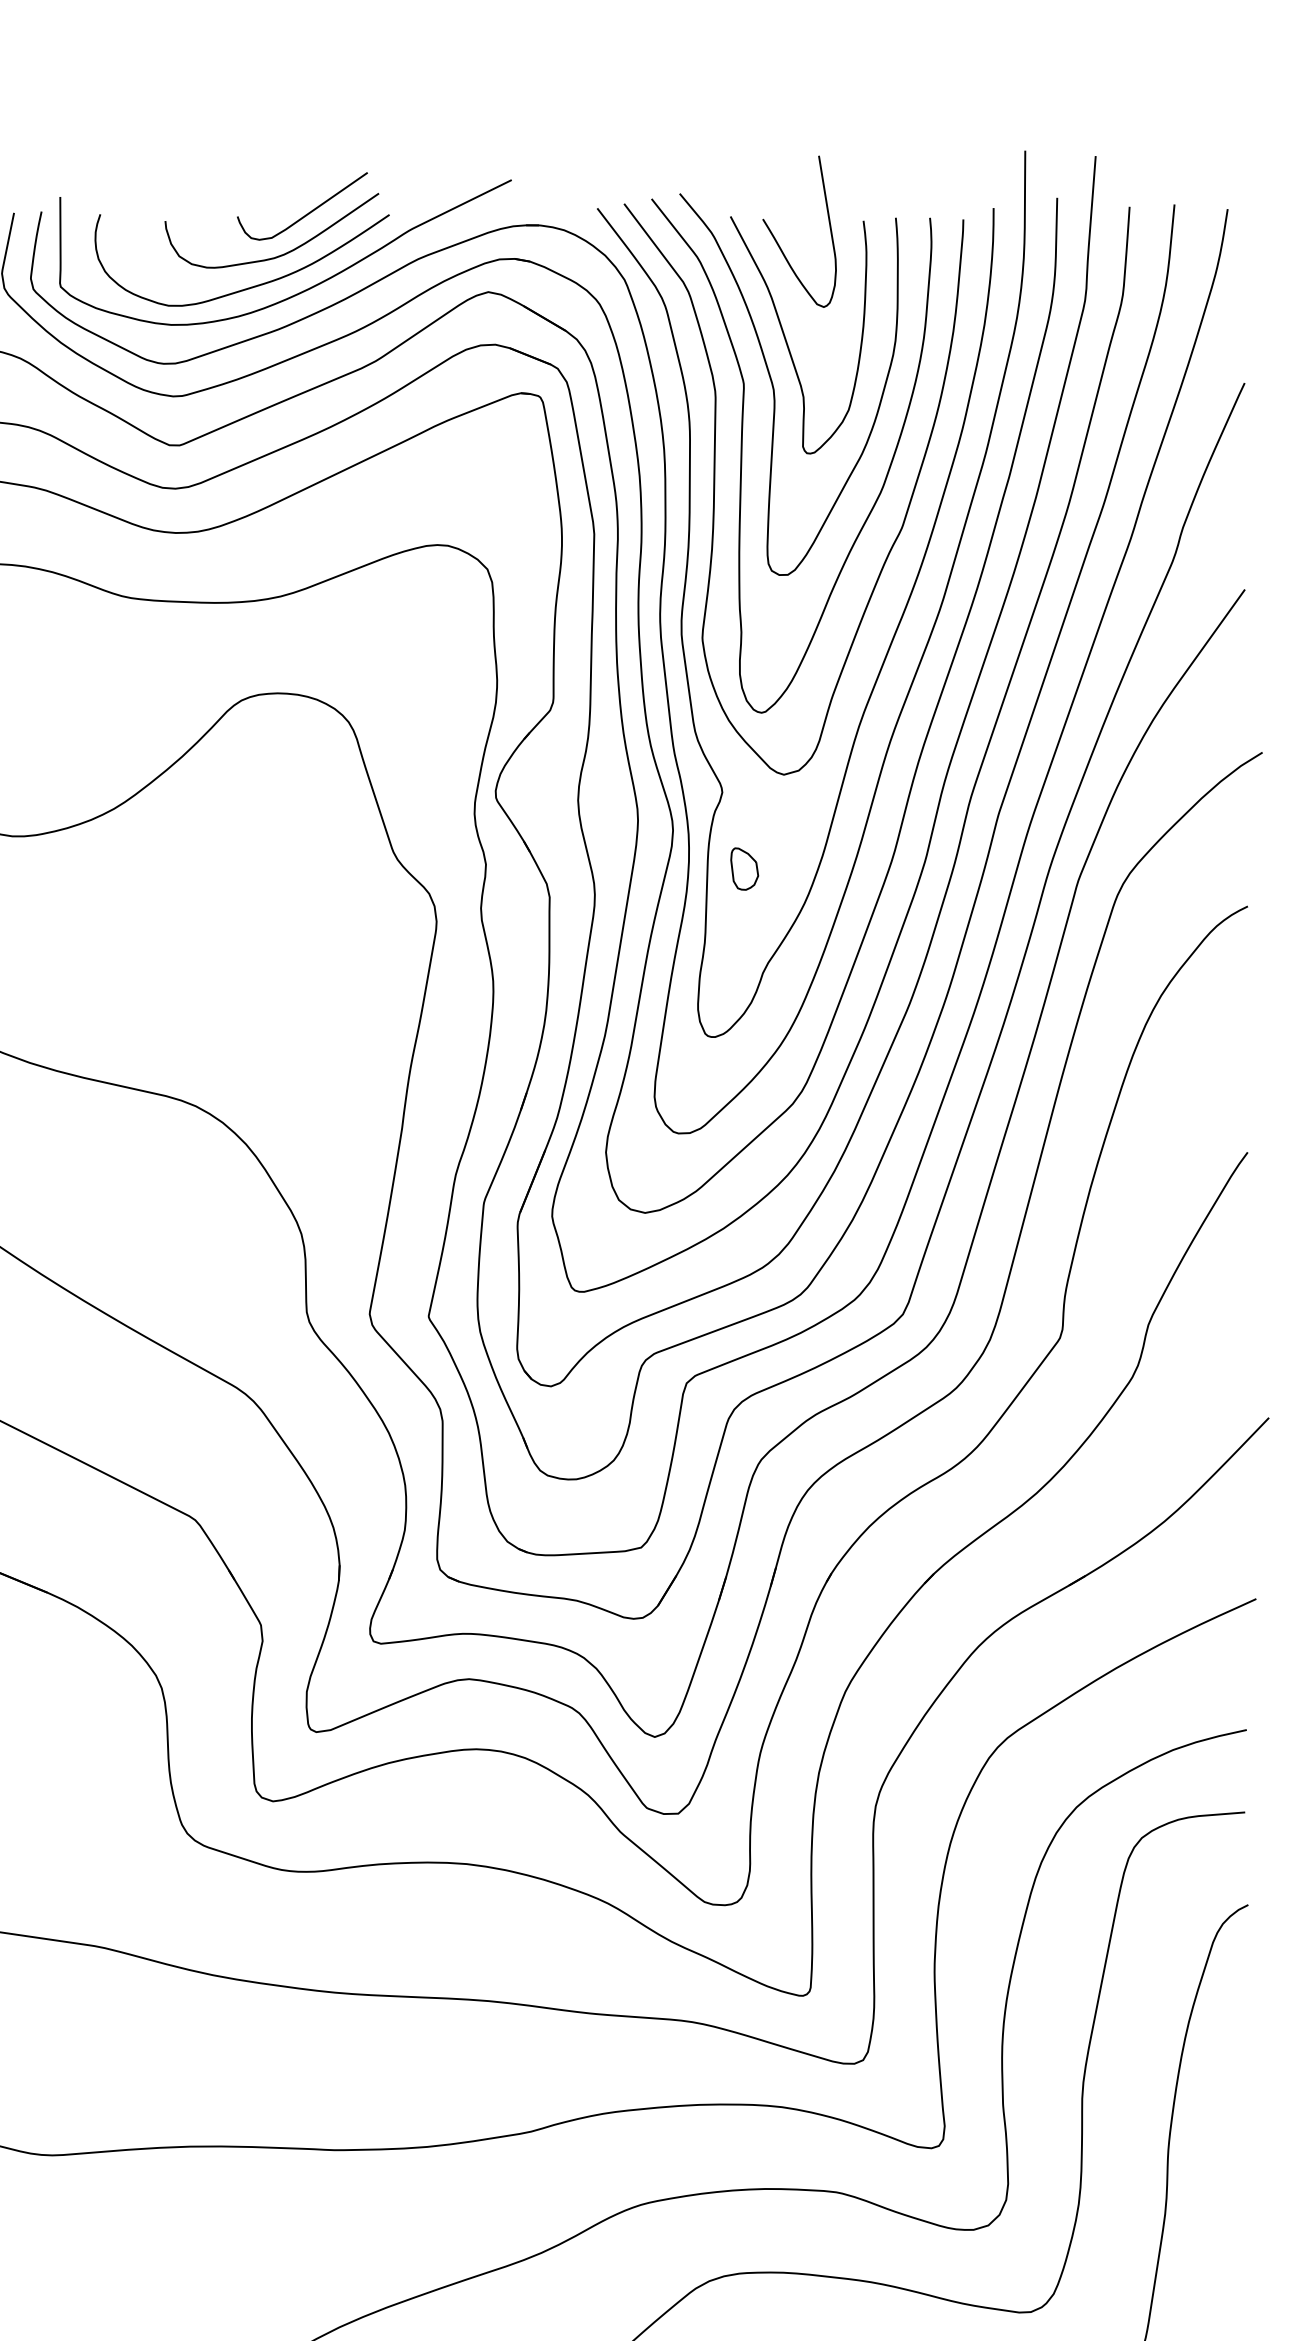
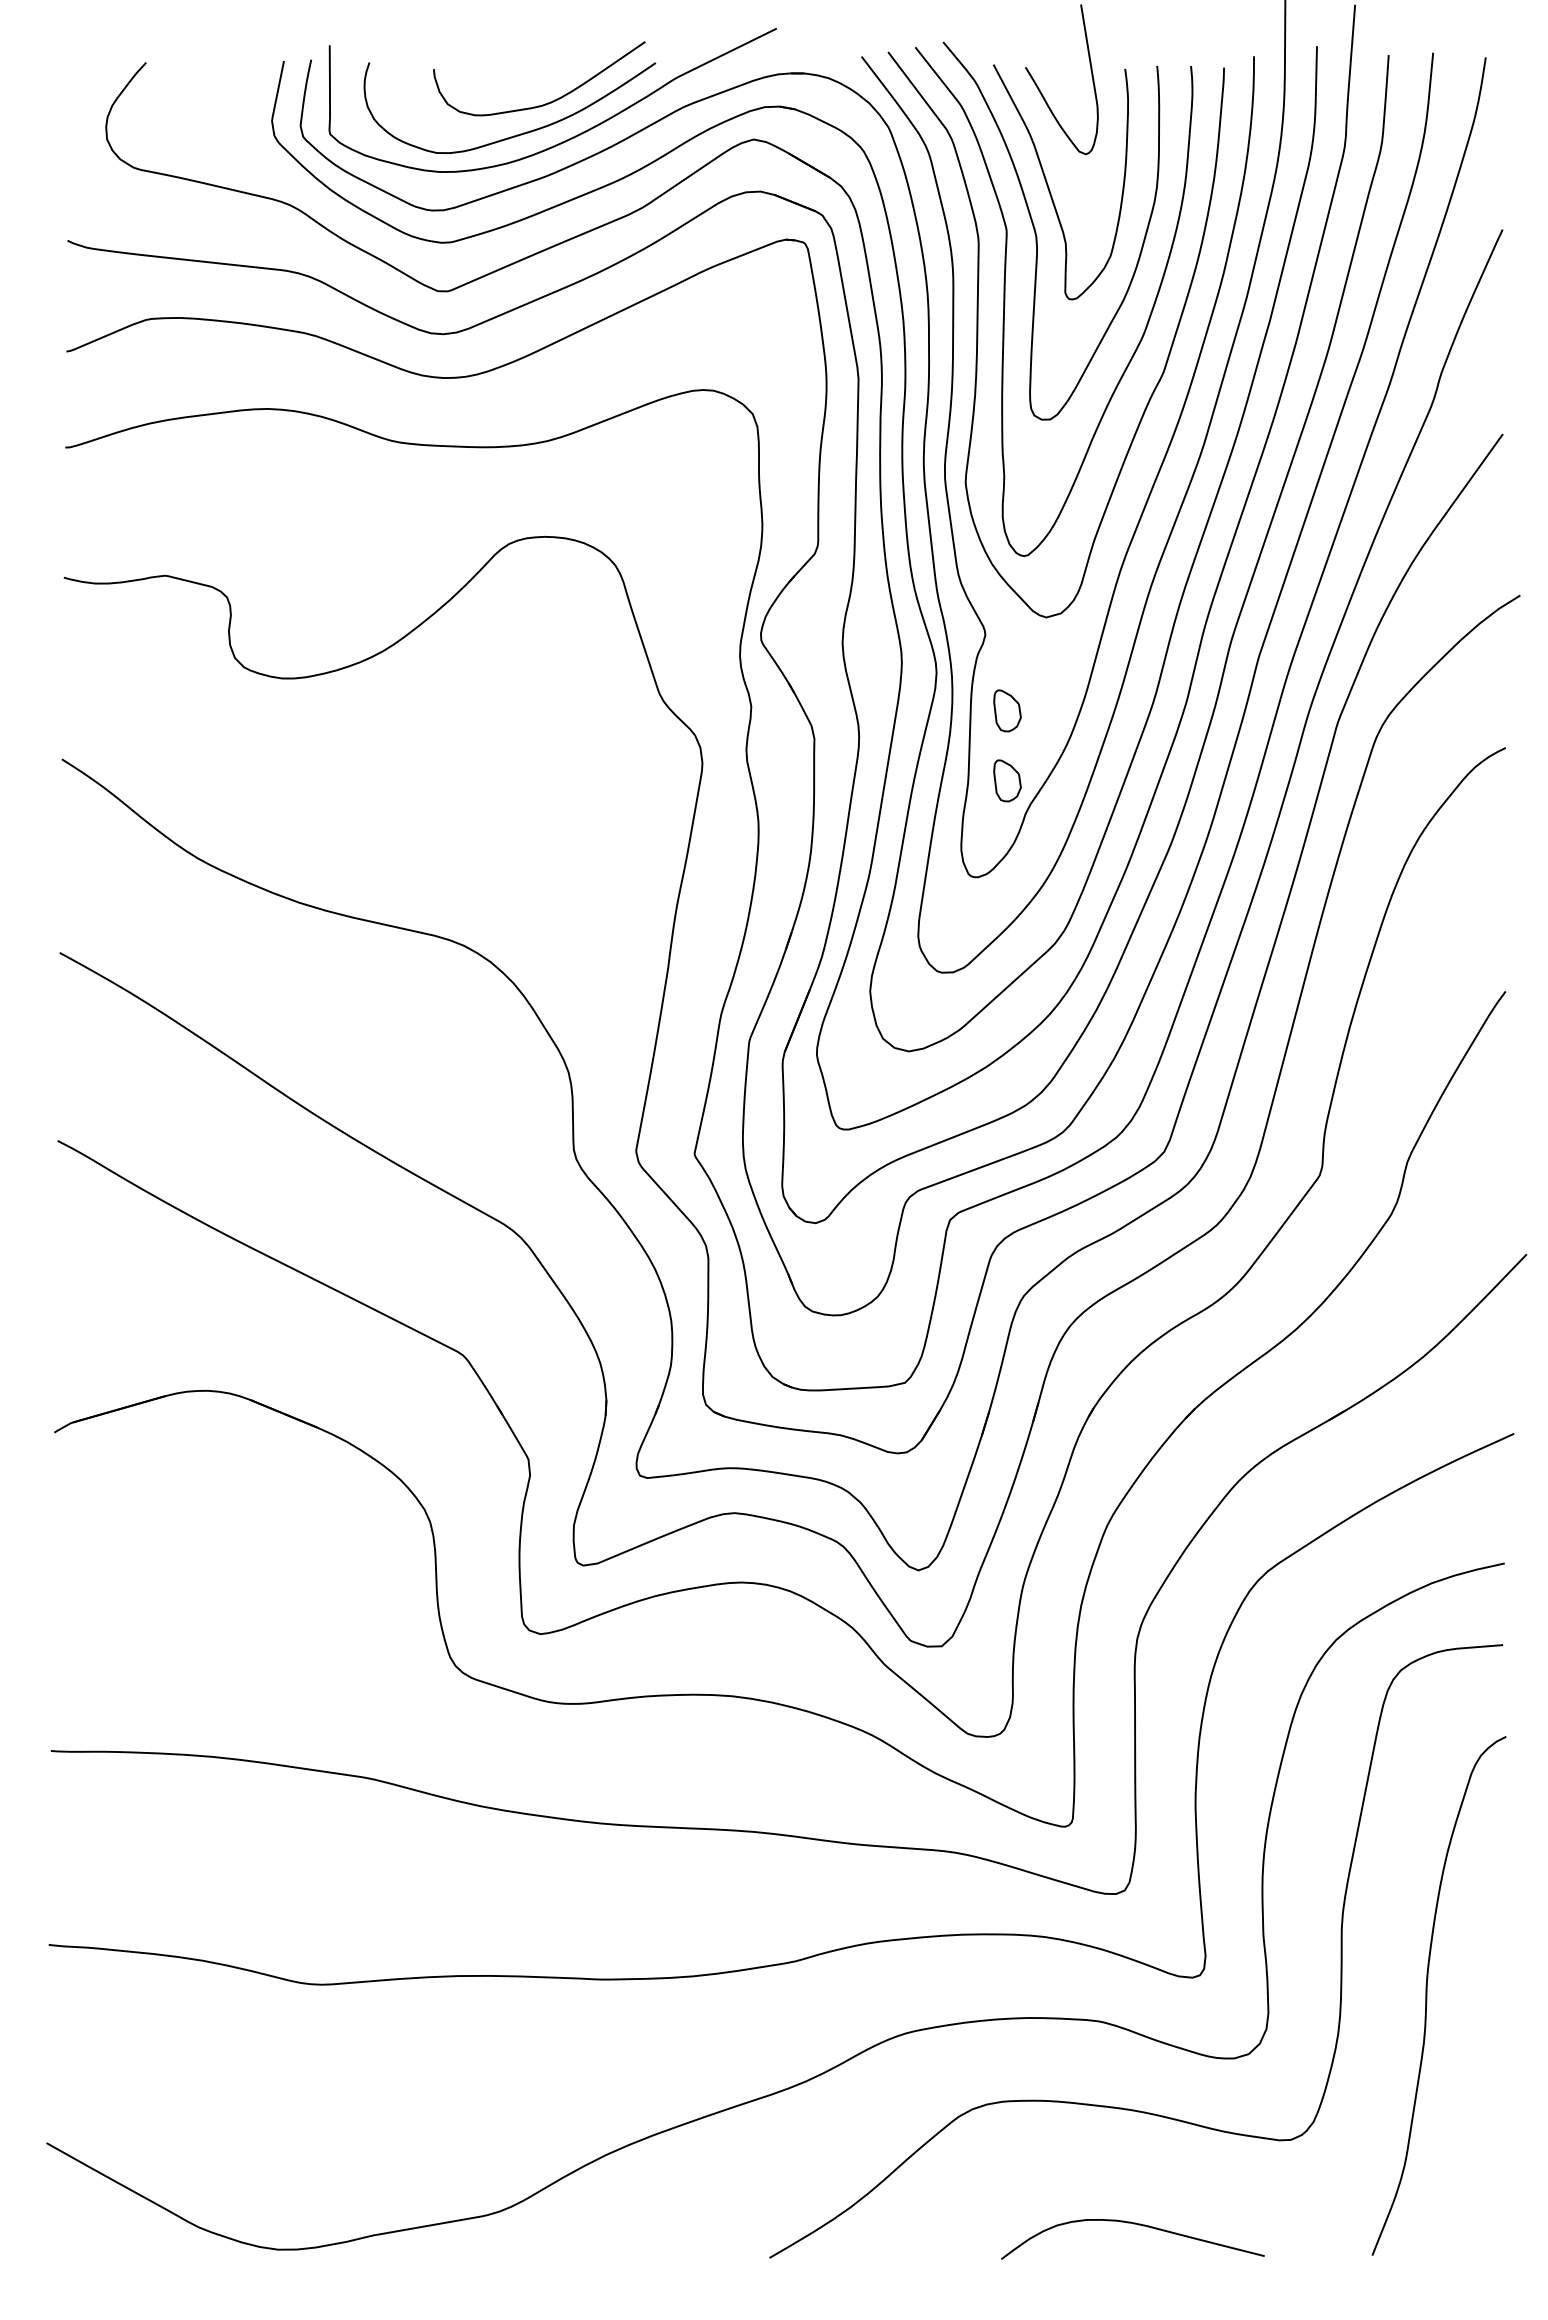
curve: (308, 212) -> (575, 60), removed
part: (744, 939) -> (1007, 780), added

